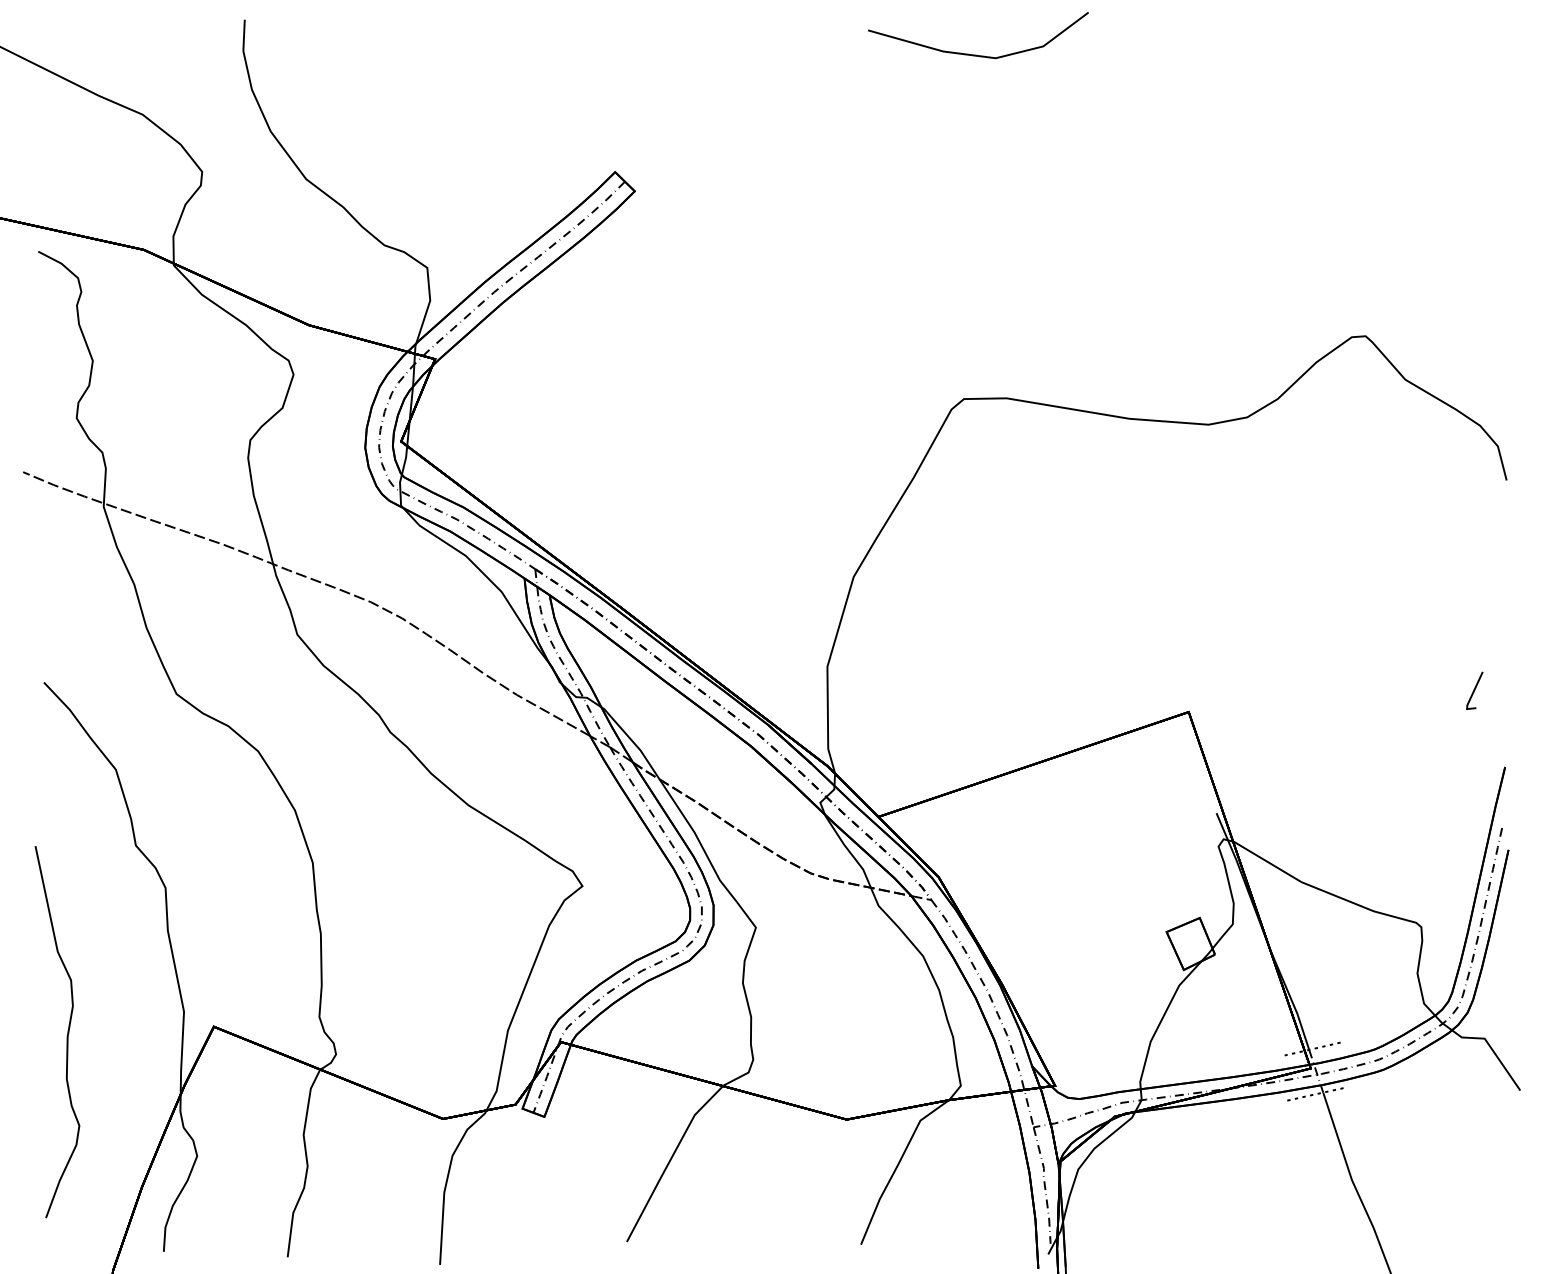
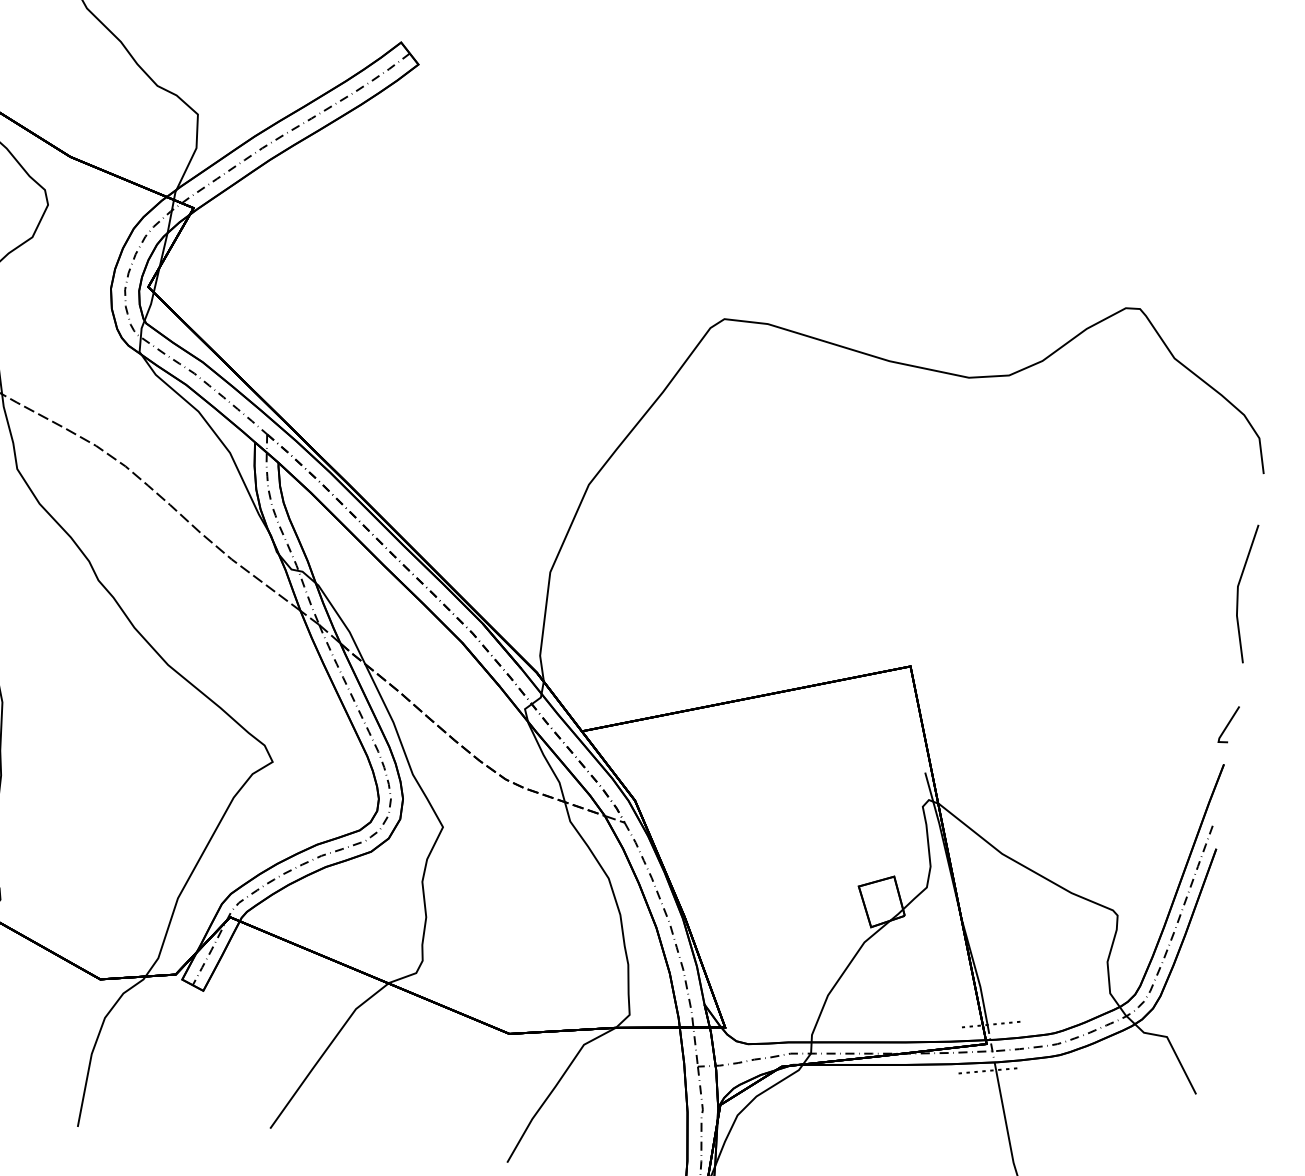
line: (1497, 598) -> (1238, 592), added
line: (1474, 690) -> (1228, 724), moved

